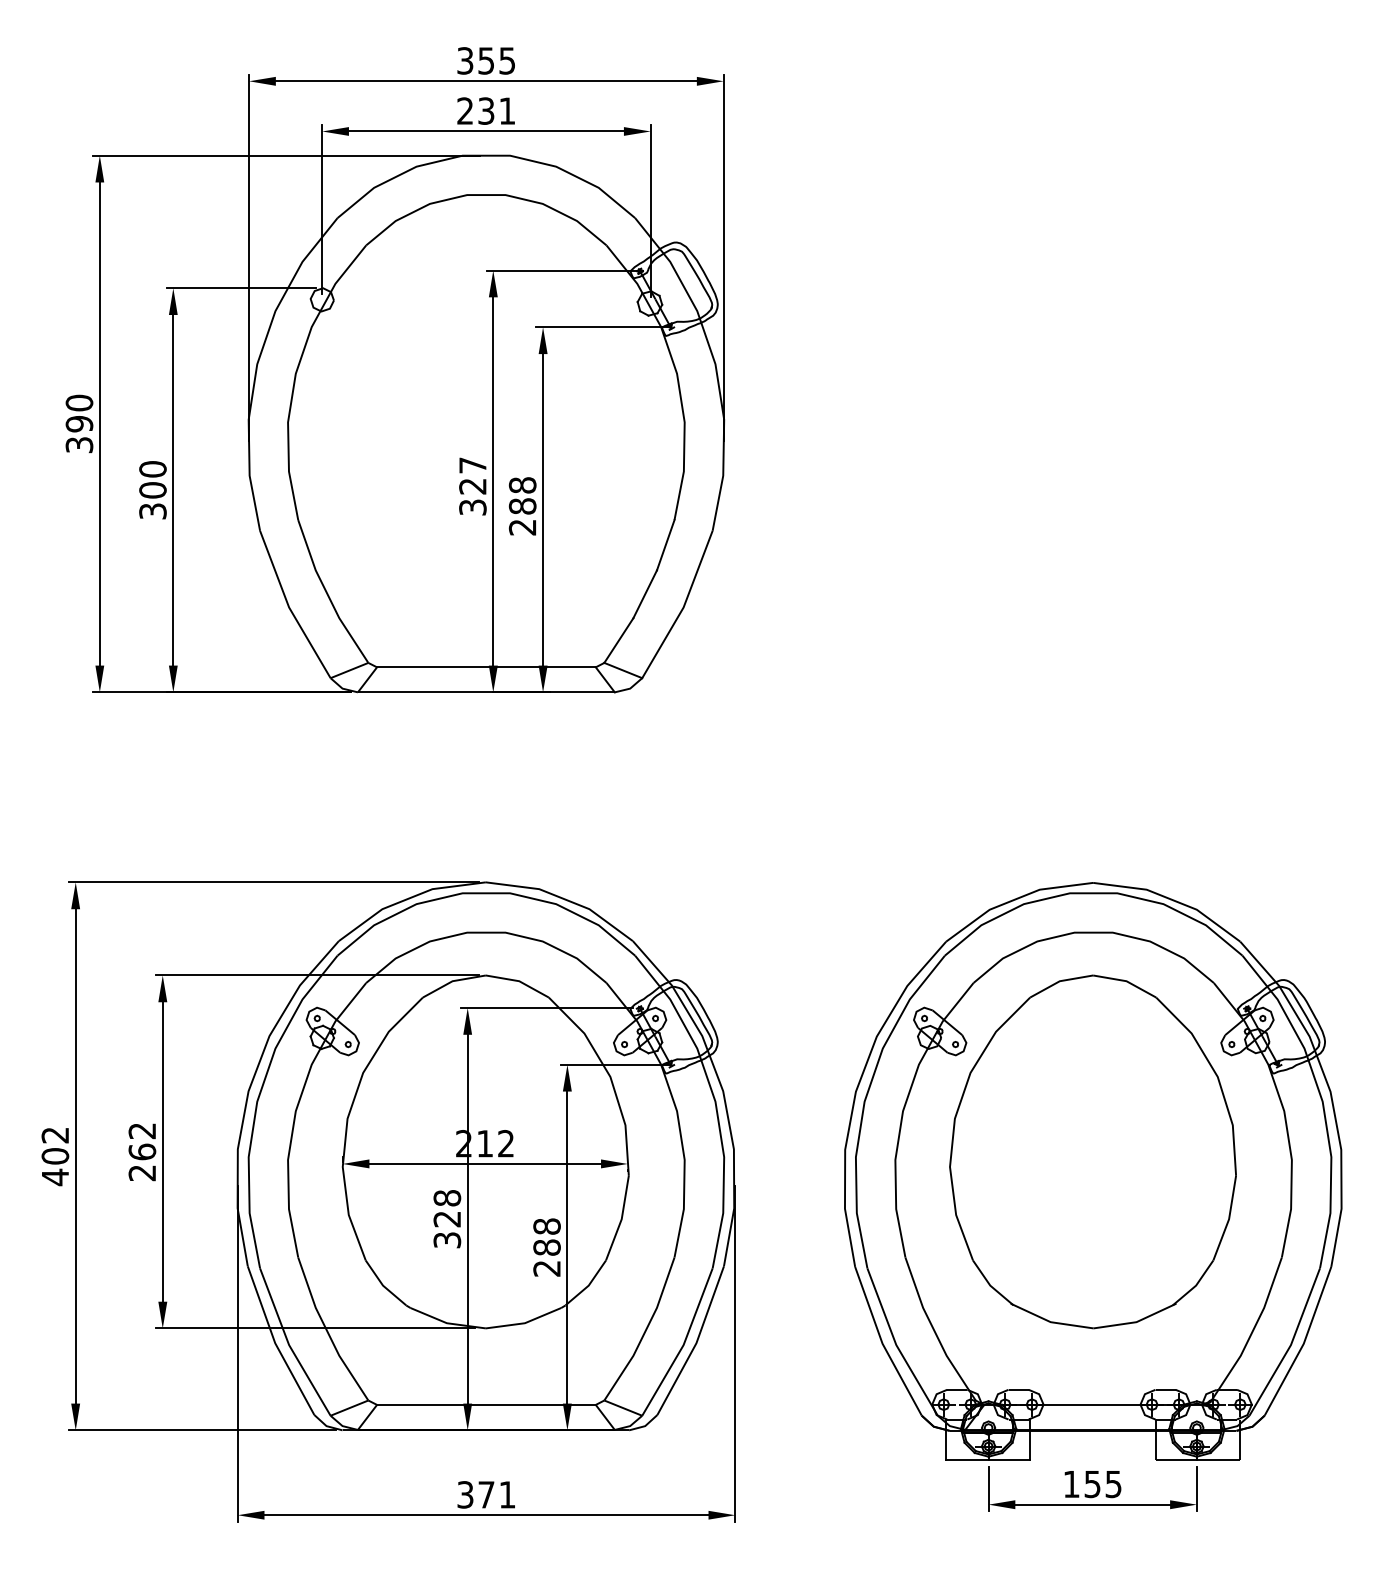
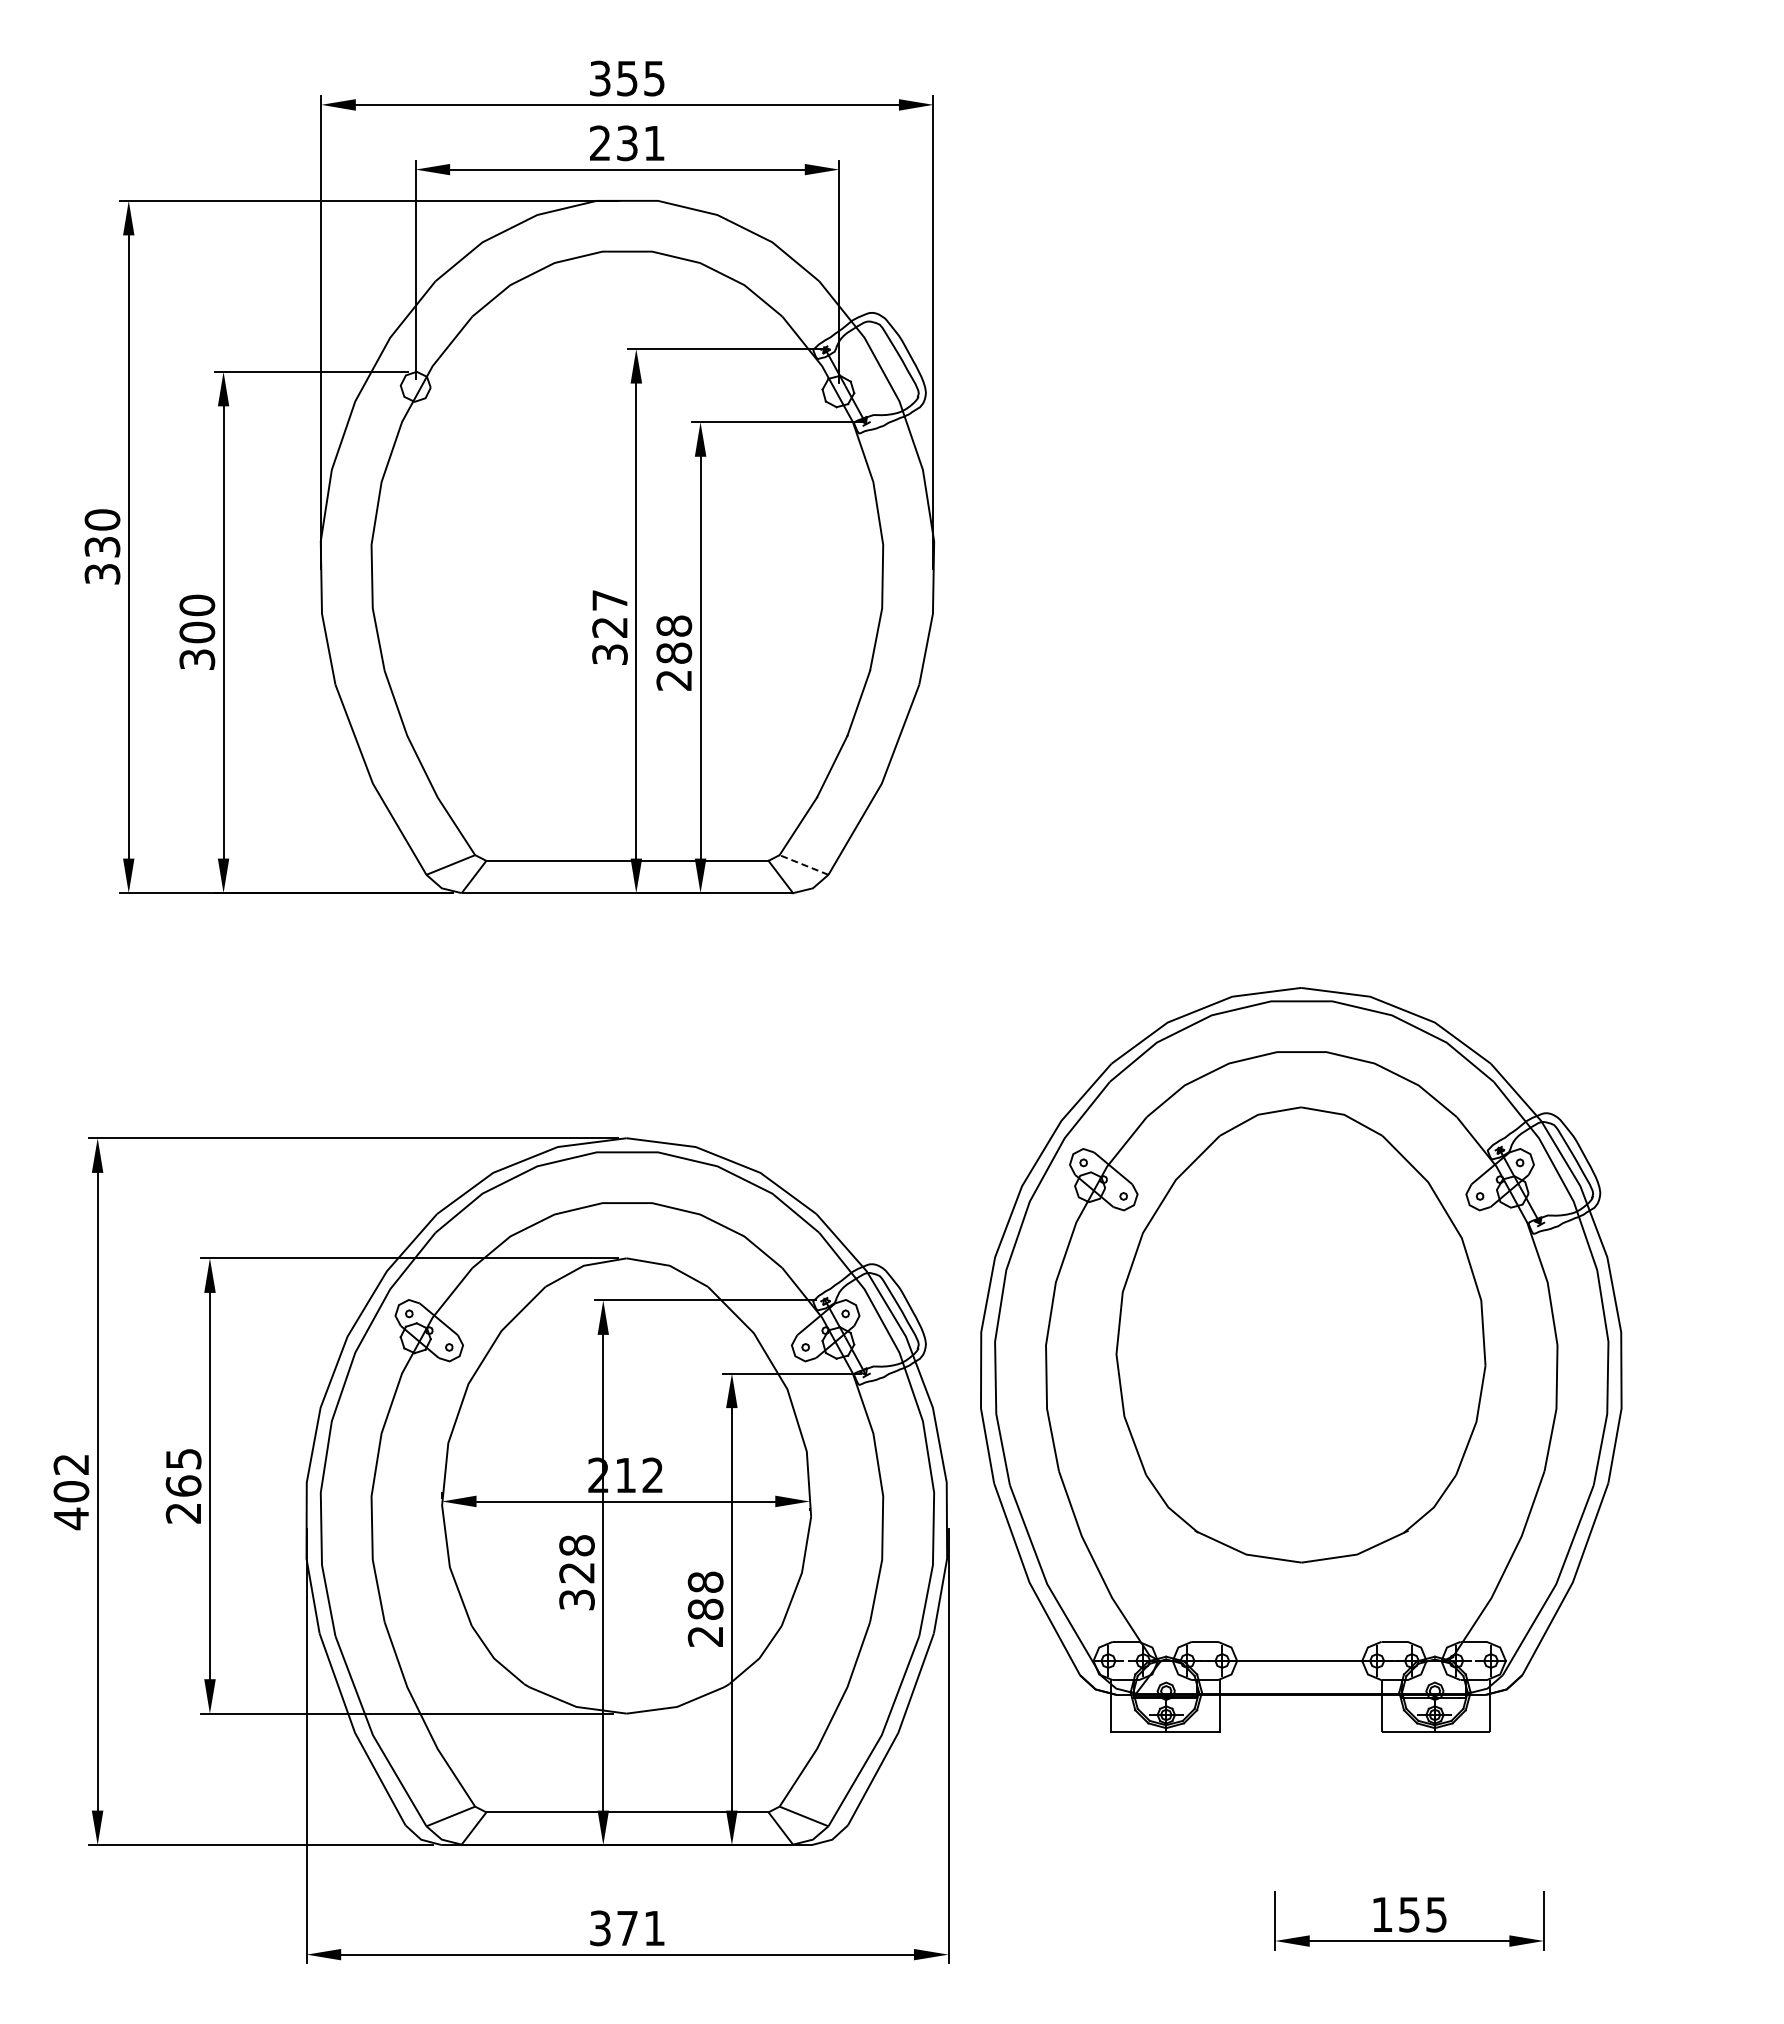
text: (79, 423) -> (102, 546), 390 -> 330
line: (622, 670) -> (803, 864), solid -> dashed
text: (142, 1131) -> (183, 1459), 262 -> 265
part: (1093, 1170) -> (1301, 1359), moved

